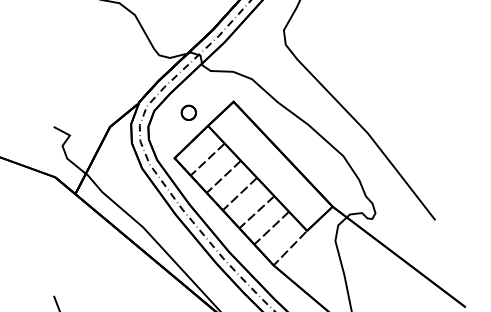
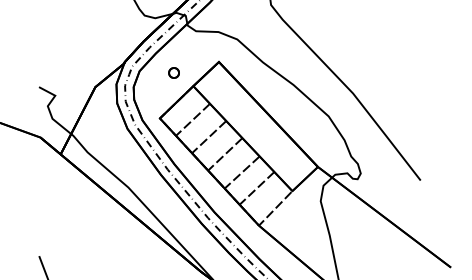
part: (188, 112) -> (173, 72), size x0.7

